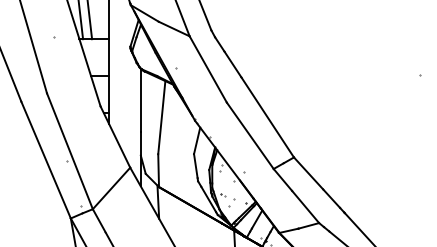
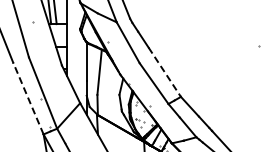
line: (268, 117) -> (165, 72), solid -> dashed
line: (46, 160) -> (28, 98), solid -> dashed

